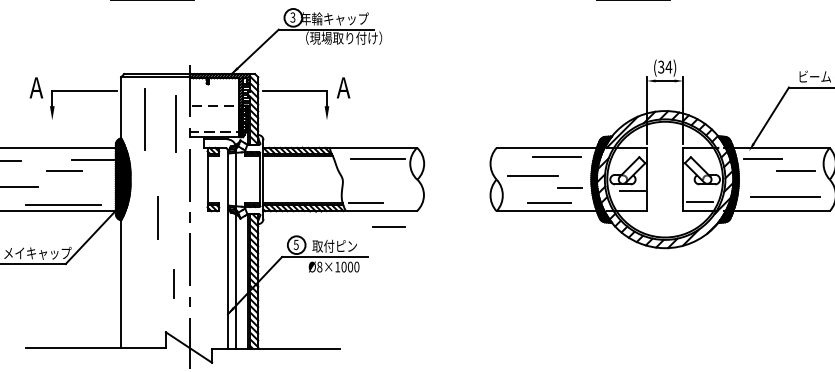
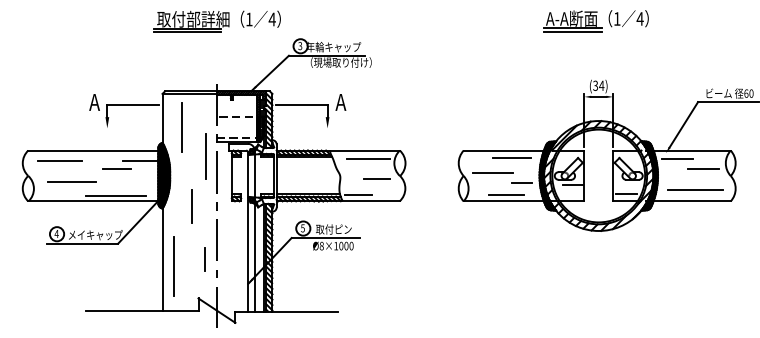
line: (175, 124) -> (205, 156), moved
line: (387, 226) -> (376, 178), moved
line: (134, 292) -> (173, 266), added

